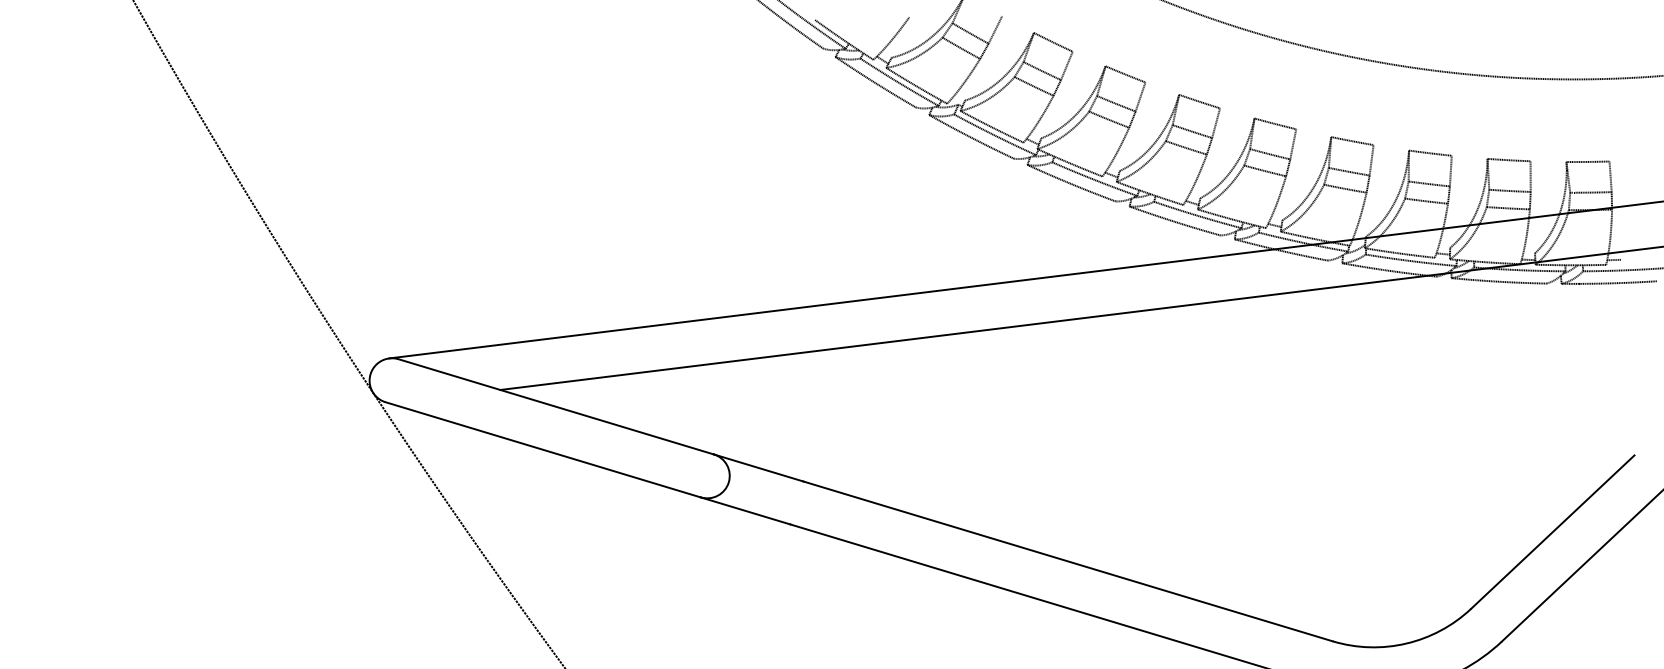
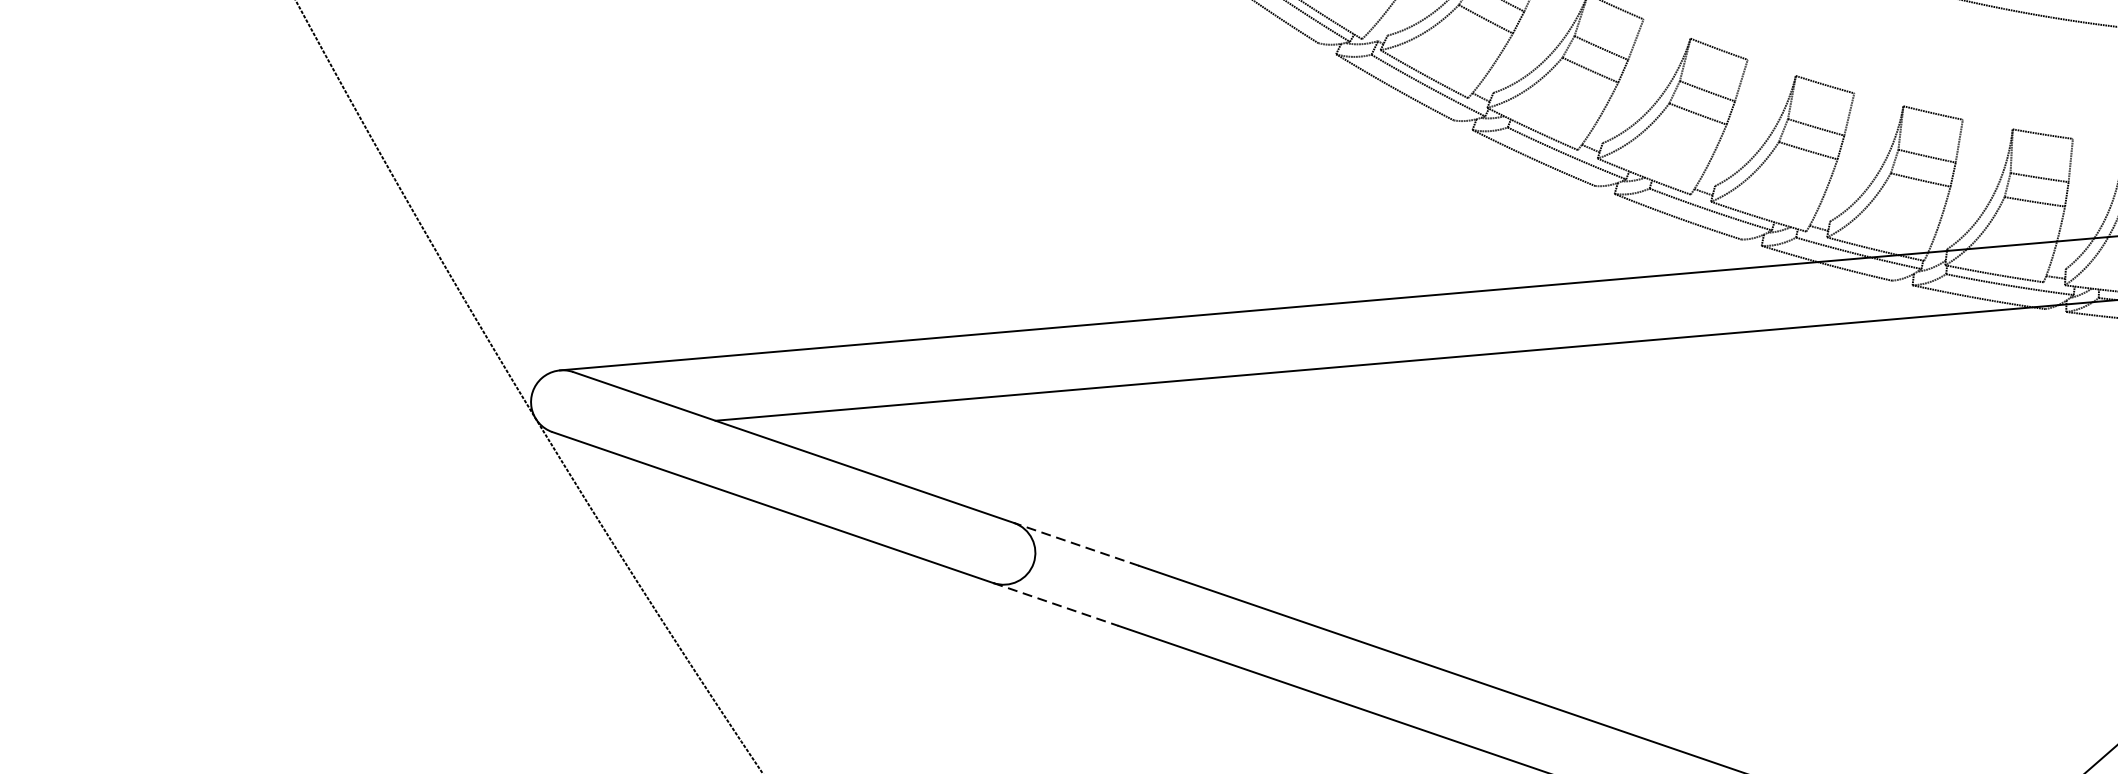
line: (758, 467) -> (1076, 543), solid -> dashed
line: (745, 510) -> (1055, 603), solid -> dashed

